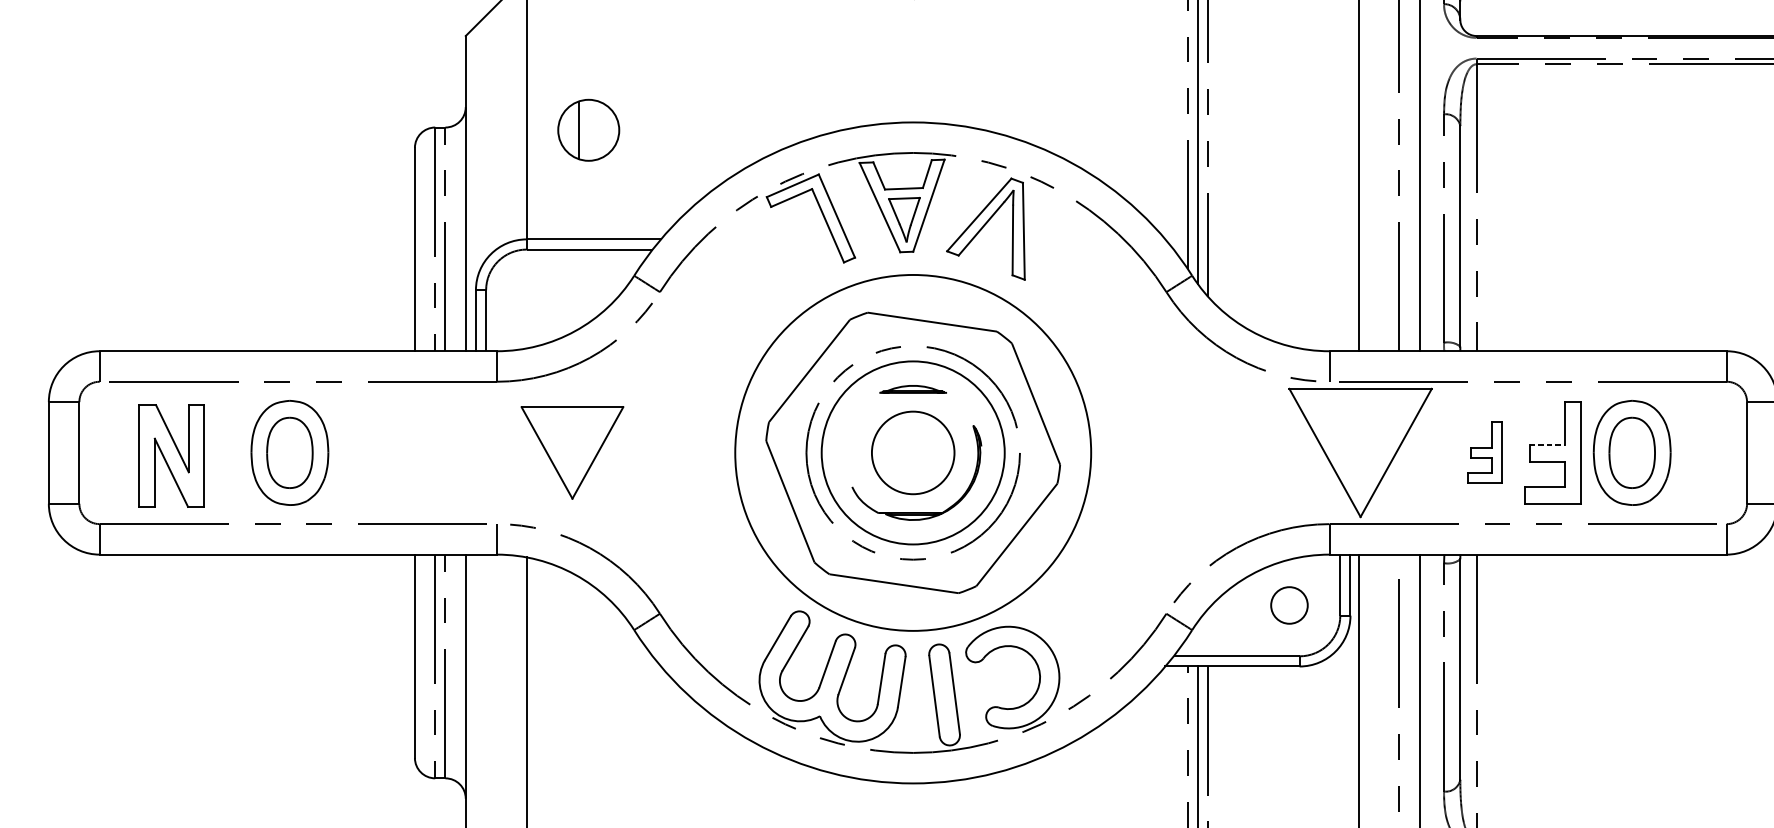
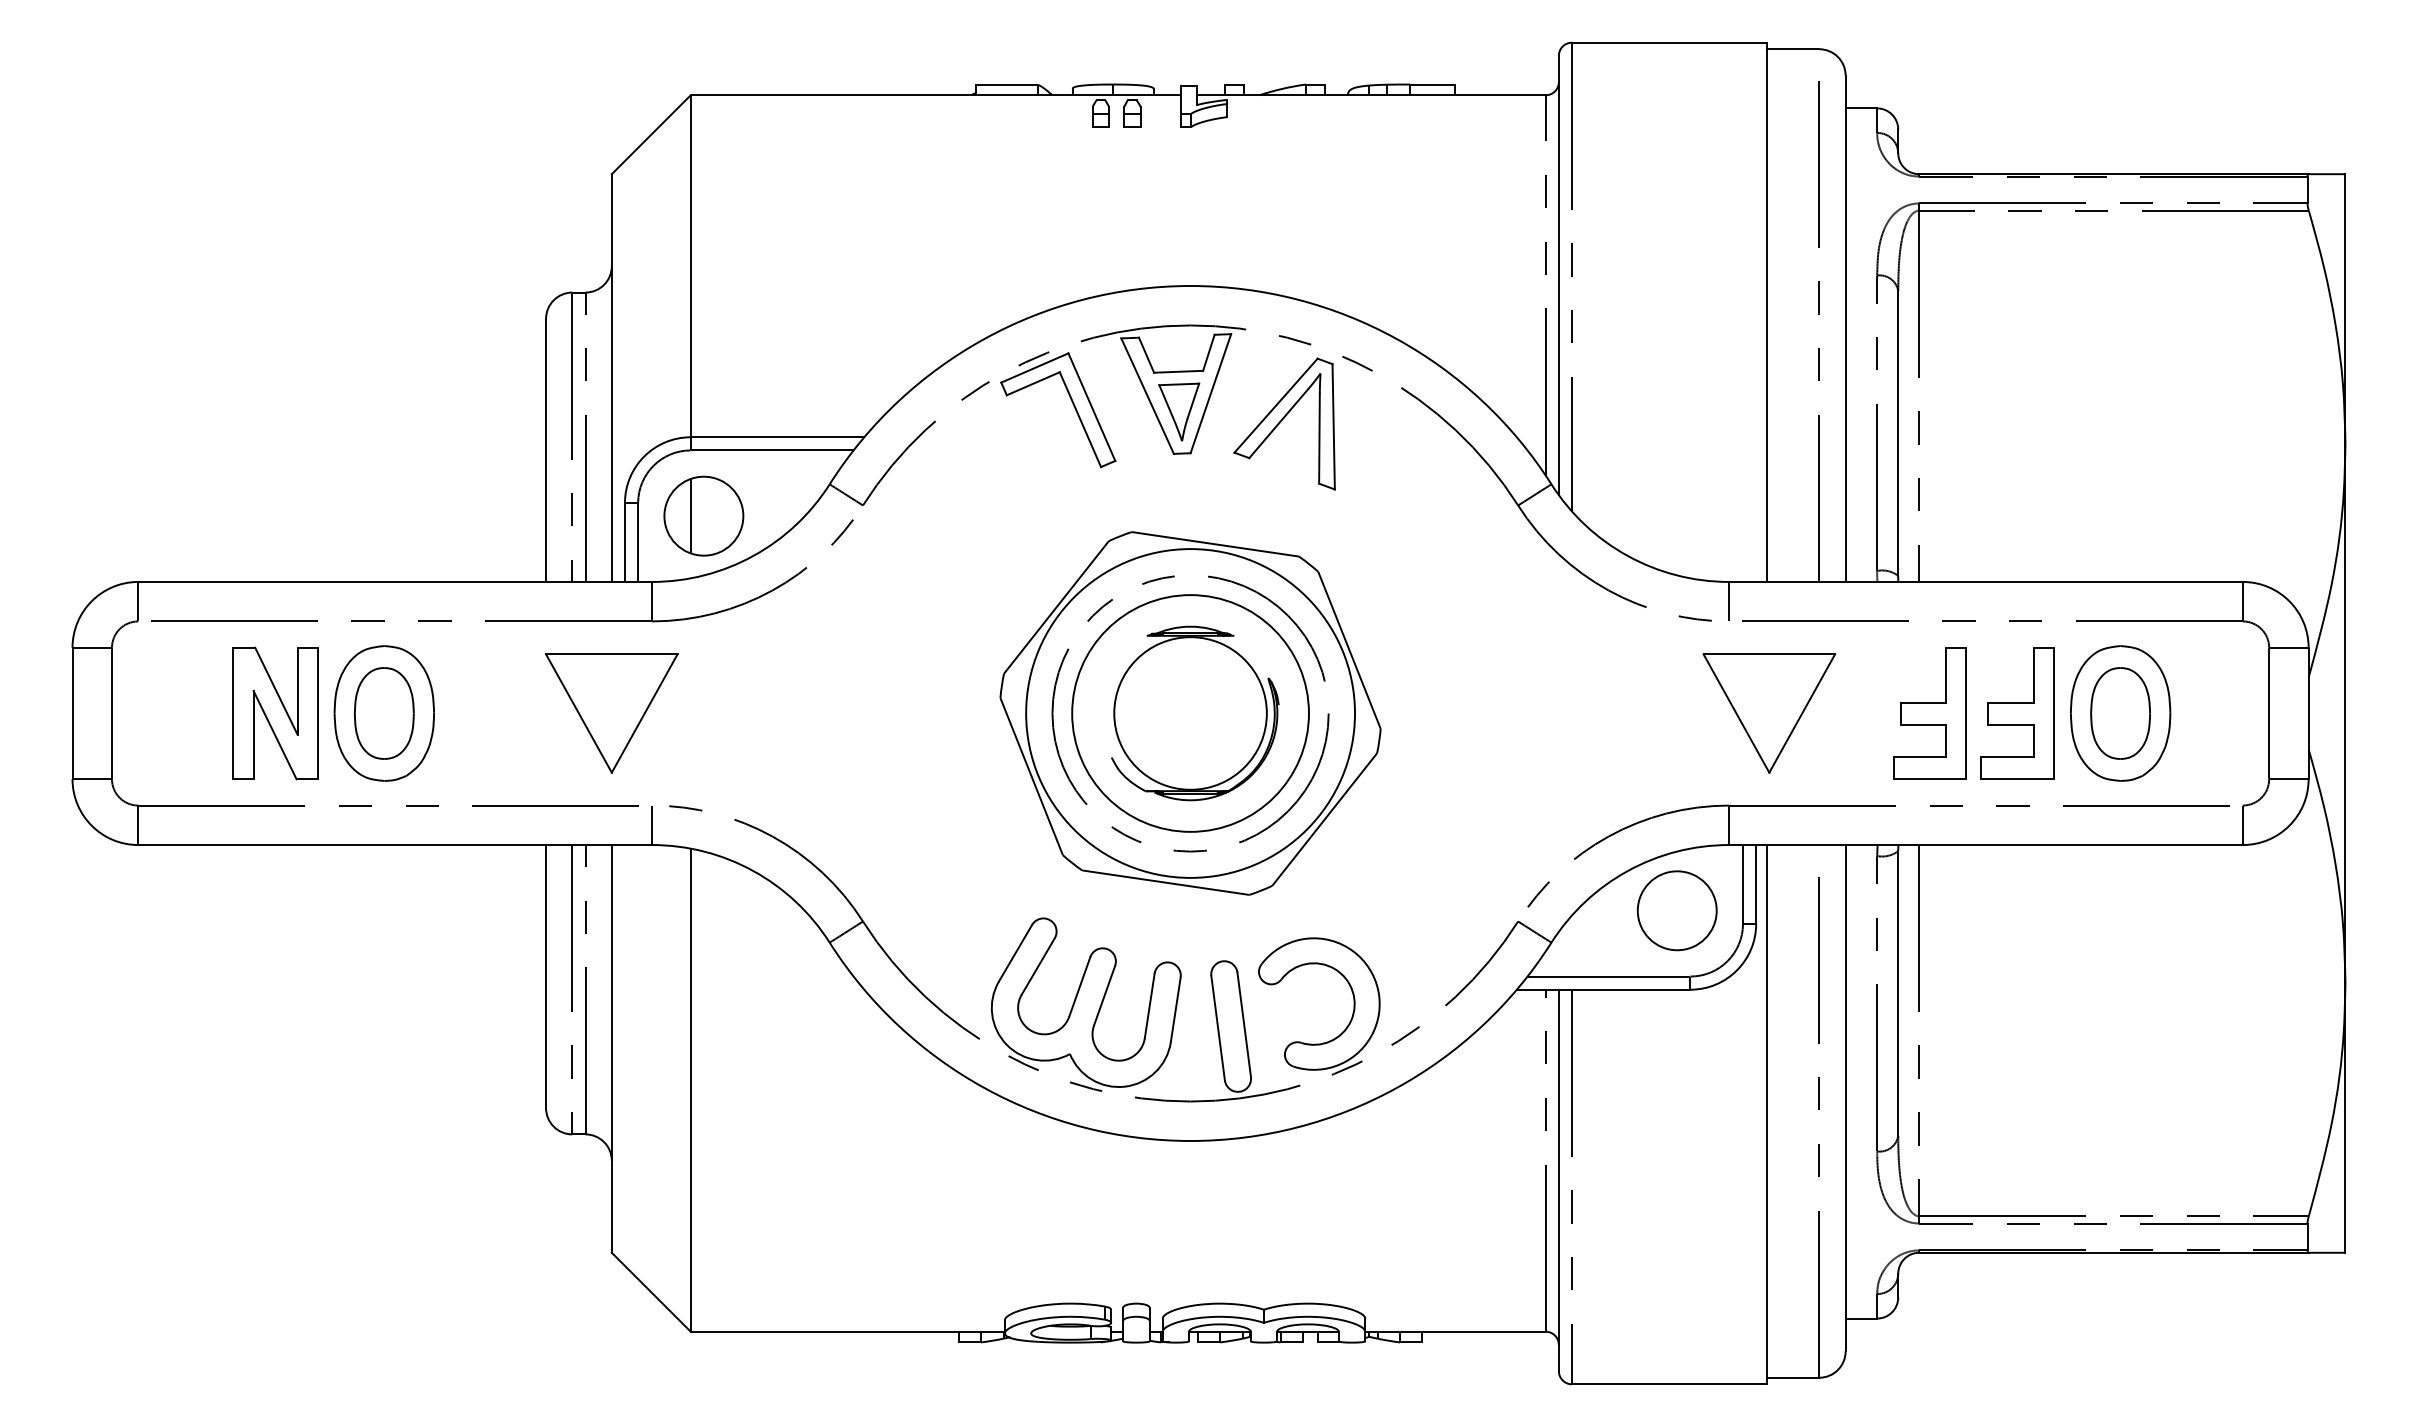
part: (588, 129) -> (703, 515), moved
line: (1547, 445) -> (2011, 703), dashed -> solid
part: (572, 452) -> (611, 713), moved
circle: (913, 452) -> (1190, 713), size x0.71
circle: (913, 452) -> (1190, 713), size x1.43
part: (1360, 452) -> (1769, 713), size x0.71
part: (1484, 452) -> (1929, 713), size x1.67
part: (171, 456) -> (275, 713), moved
circle: (1288, 605) -> (1676, 910), size x1.67

